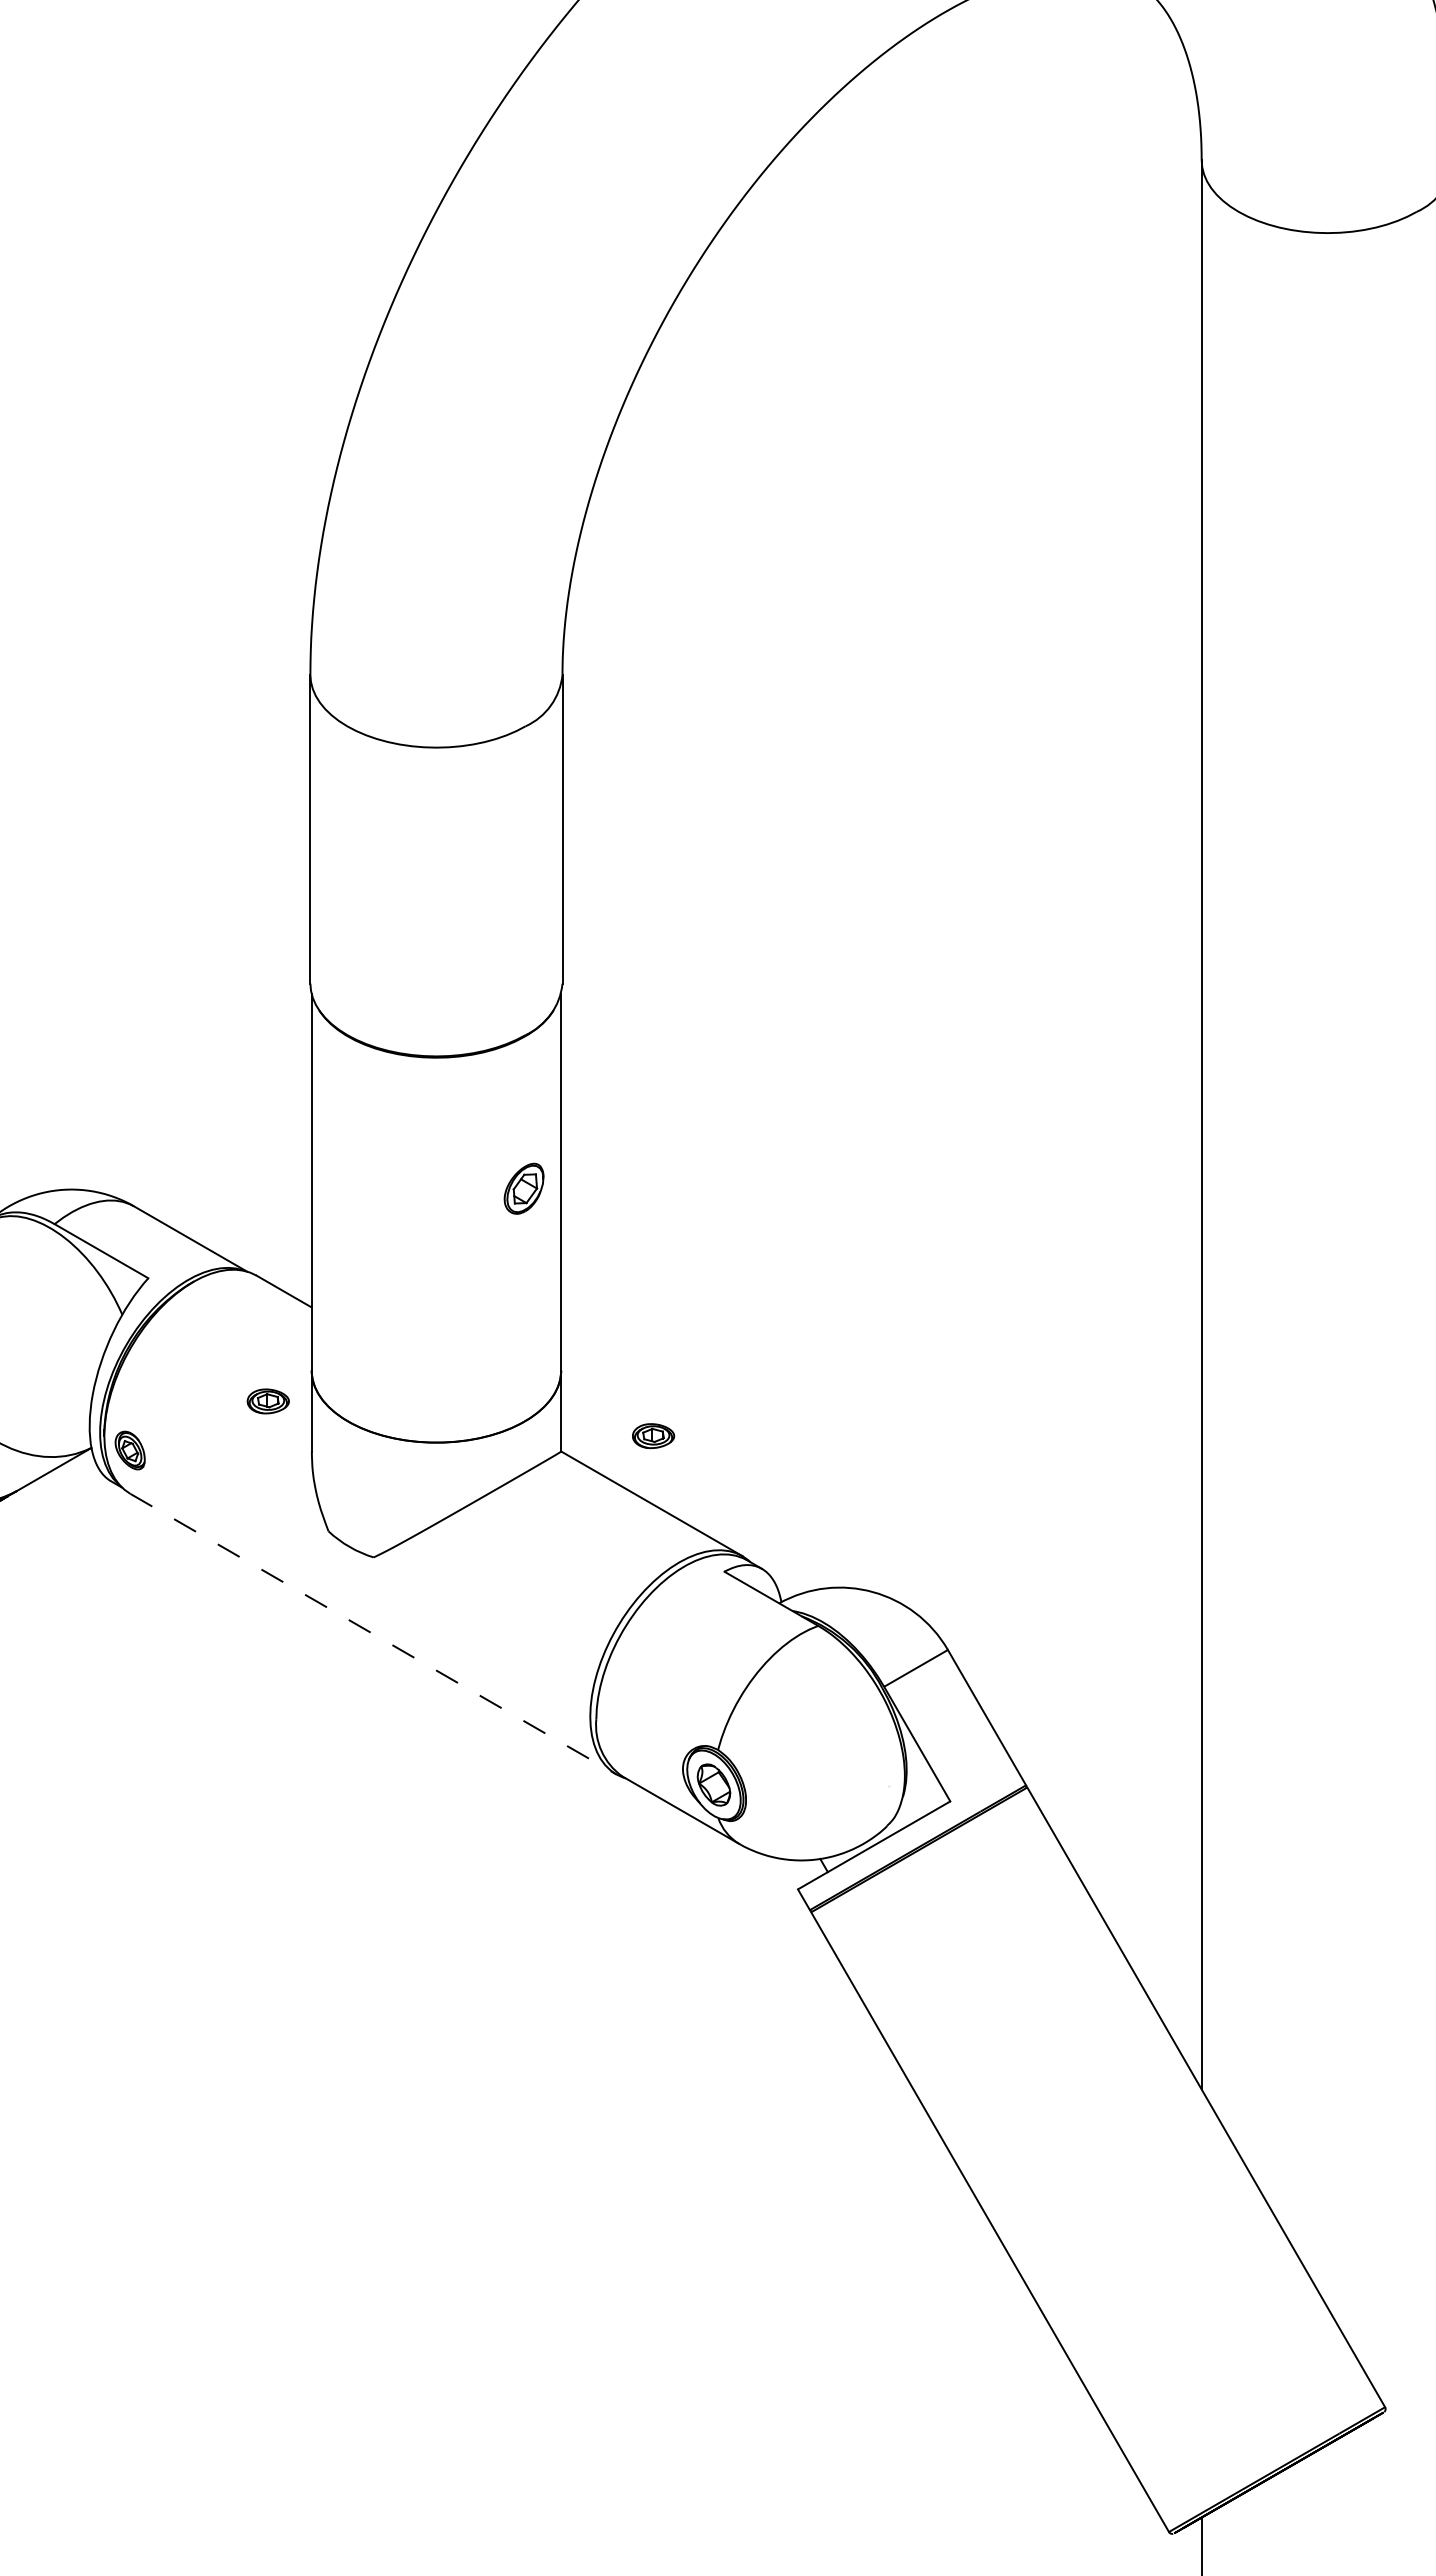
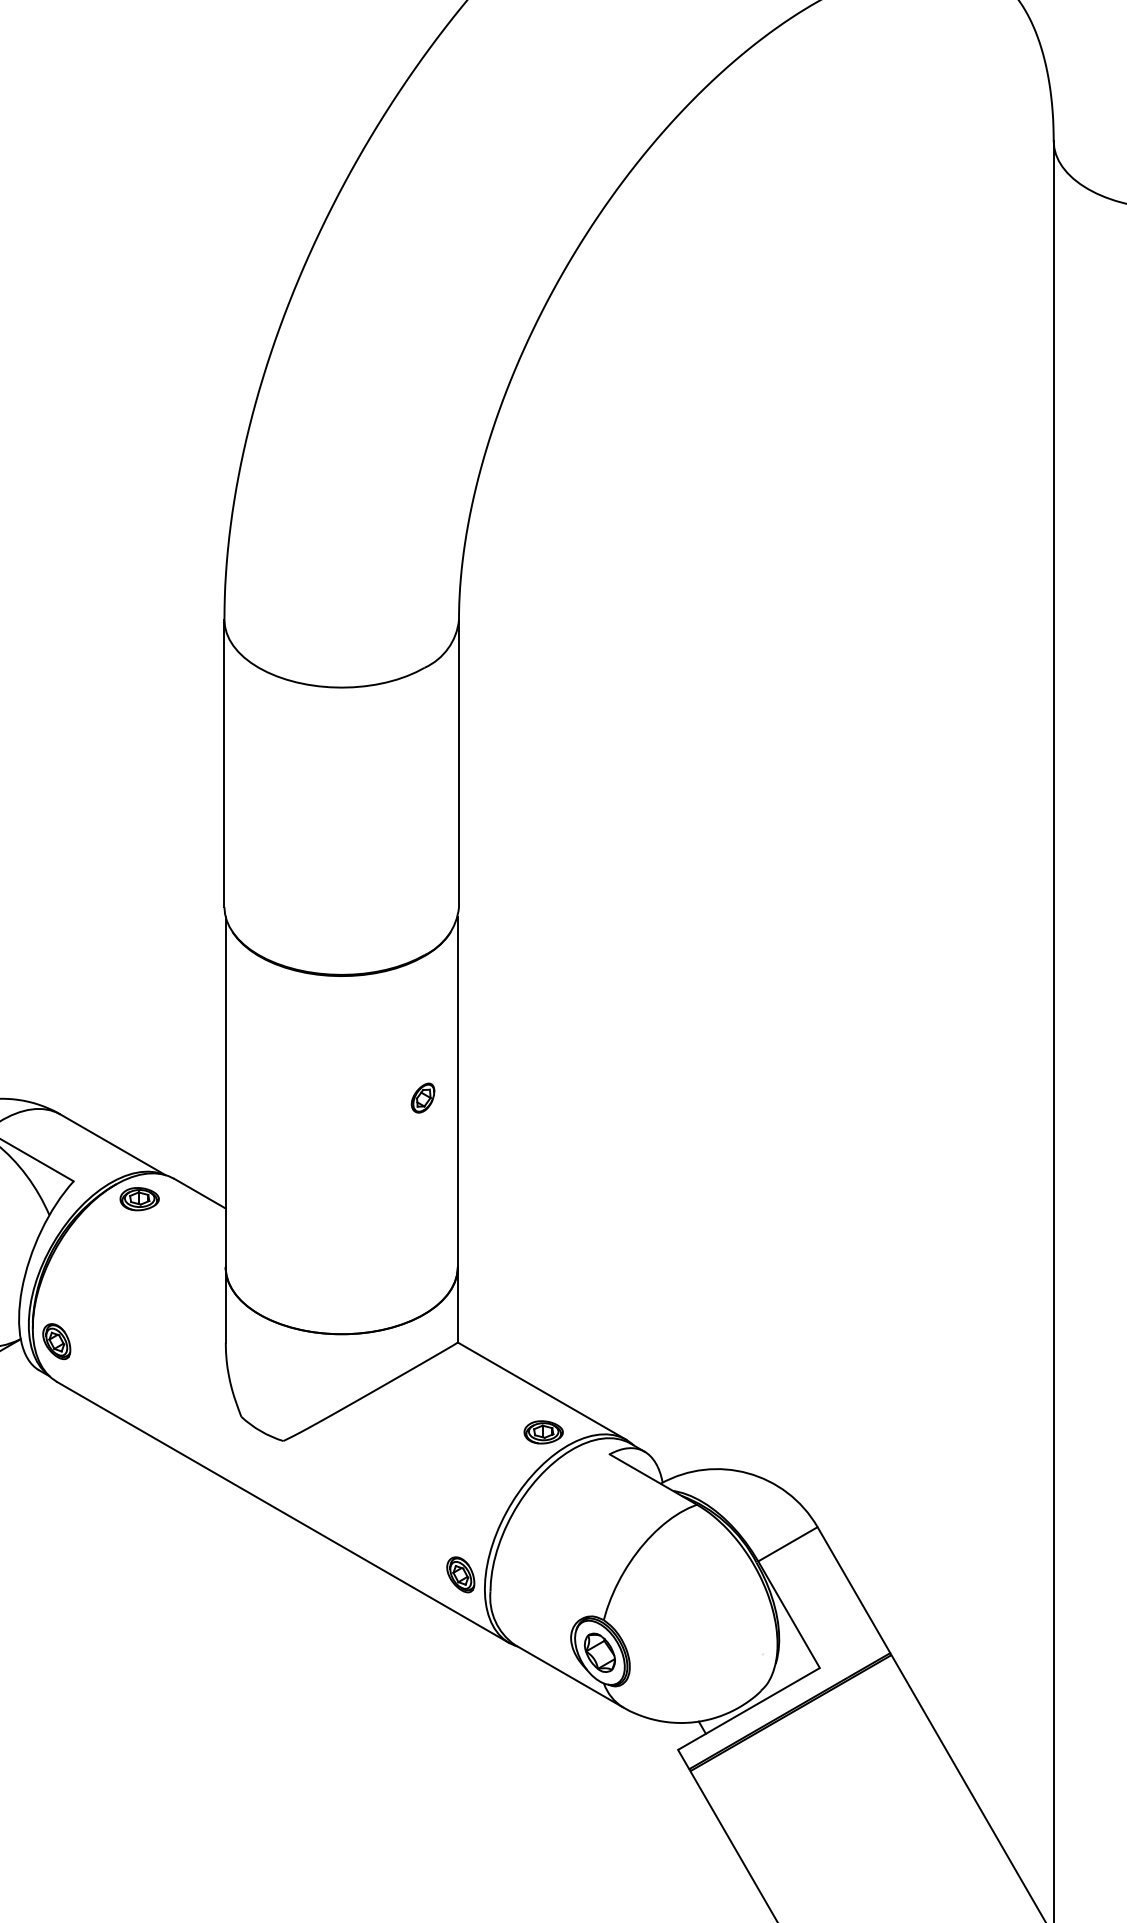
part: (523, 1188) -> (422, 1097), size x0.62
part: (267, 1401) -> (138, 1199), moved
part: (653, 1436) -> (543, 1432), moved
line: (373, 1634) -> (283, 1512), dashed -> solid
part: (564, 1700) -> (460, 1574), added

